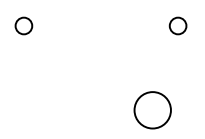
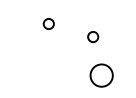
circle: (23, 25) -> (48, 23), moved
circle: (178, 25) -> (93, 36), moved

